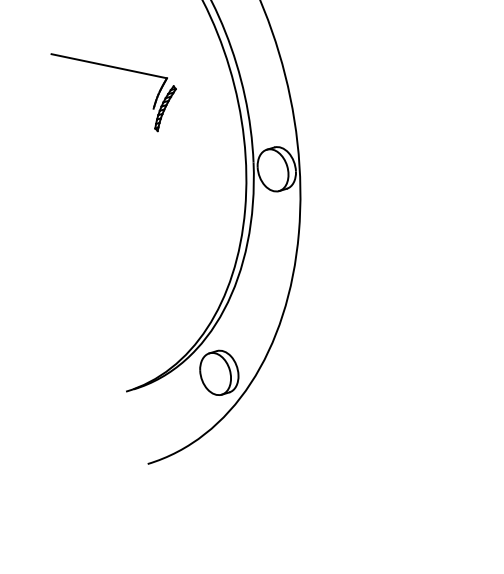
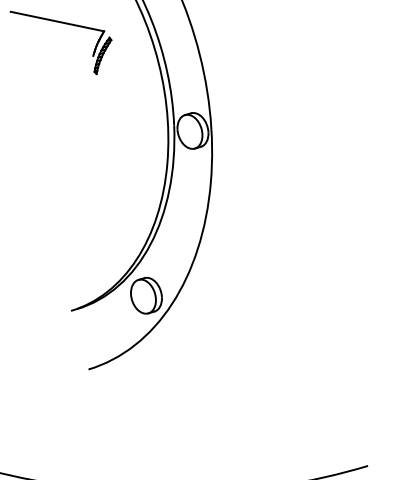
part: (119, 69) -> (65, 24), moved

